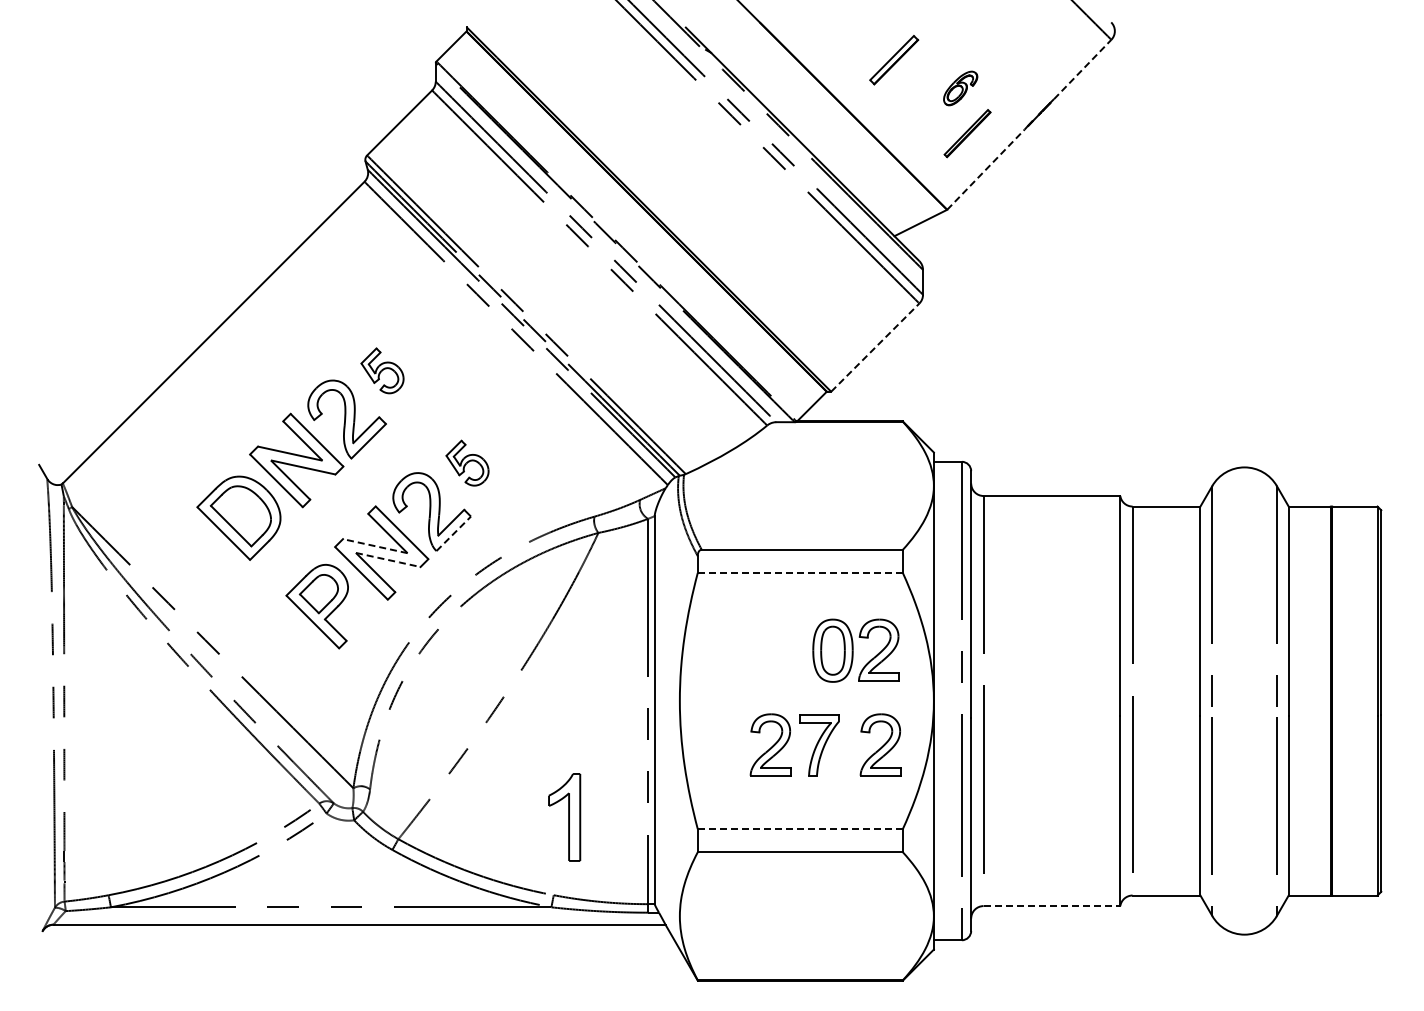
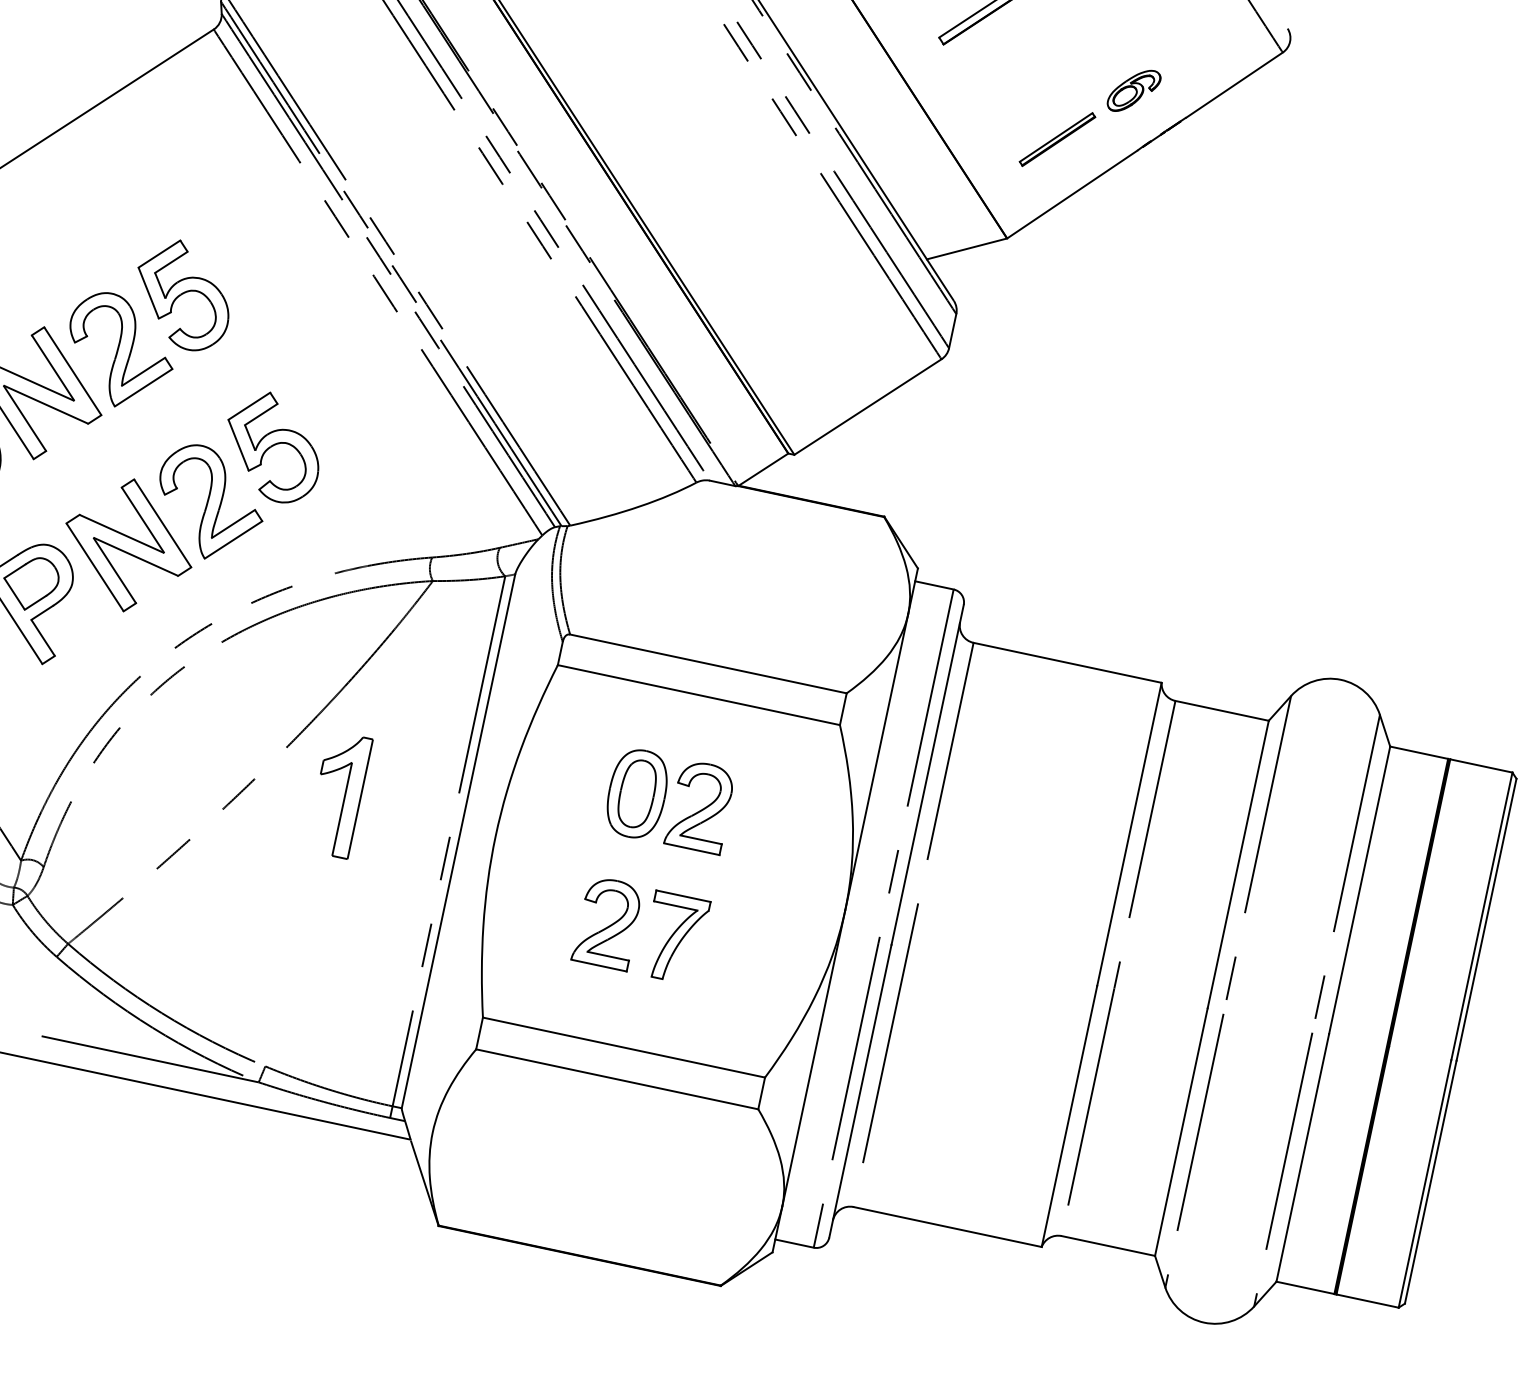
line: (1083, 69) -> (1235, 85), dashed -> solid
part: (960, 88) -> (1133, 90), moved
line: (985, 169) -> (1071, 194), dashed -> solid
line: (875, 347) -> (868, 406), dashed -> solid
part: (382, 370) -> (183, 294), size x1.67
part: (467, 462) -> (273, 445), size x1.67
line: (454, 533) -> (234, 539), dashed -> solid
line: (375, 546) -> (122, 534), dashed -> solid
line: (388, 560) -> (135, 557), dashed -> solid
line: (800, 572) -> (699, 694), dashed -> solid
part: (855, 650) -> (668, 800), moved
part: (880, 744) -> (759, 954), removed
part: (564, 817) -> (338, 794), moved
line: (800, 829) -> (624, 1048), dashed -> solid
line: (1052, 906) -> (948, 1227), dashed -> solid

